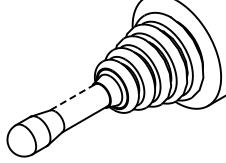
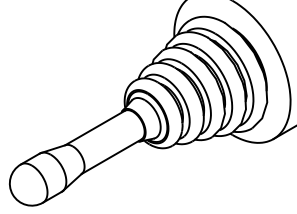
line: (71, 97) -> (93, 128), dashed -> solid

